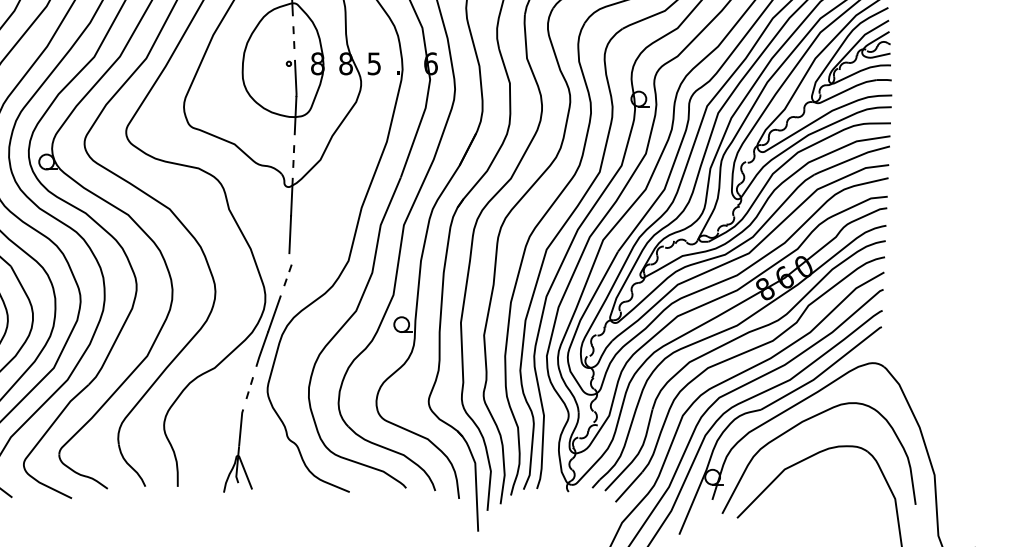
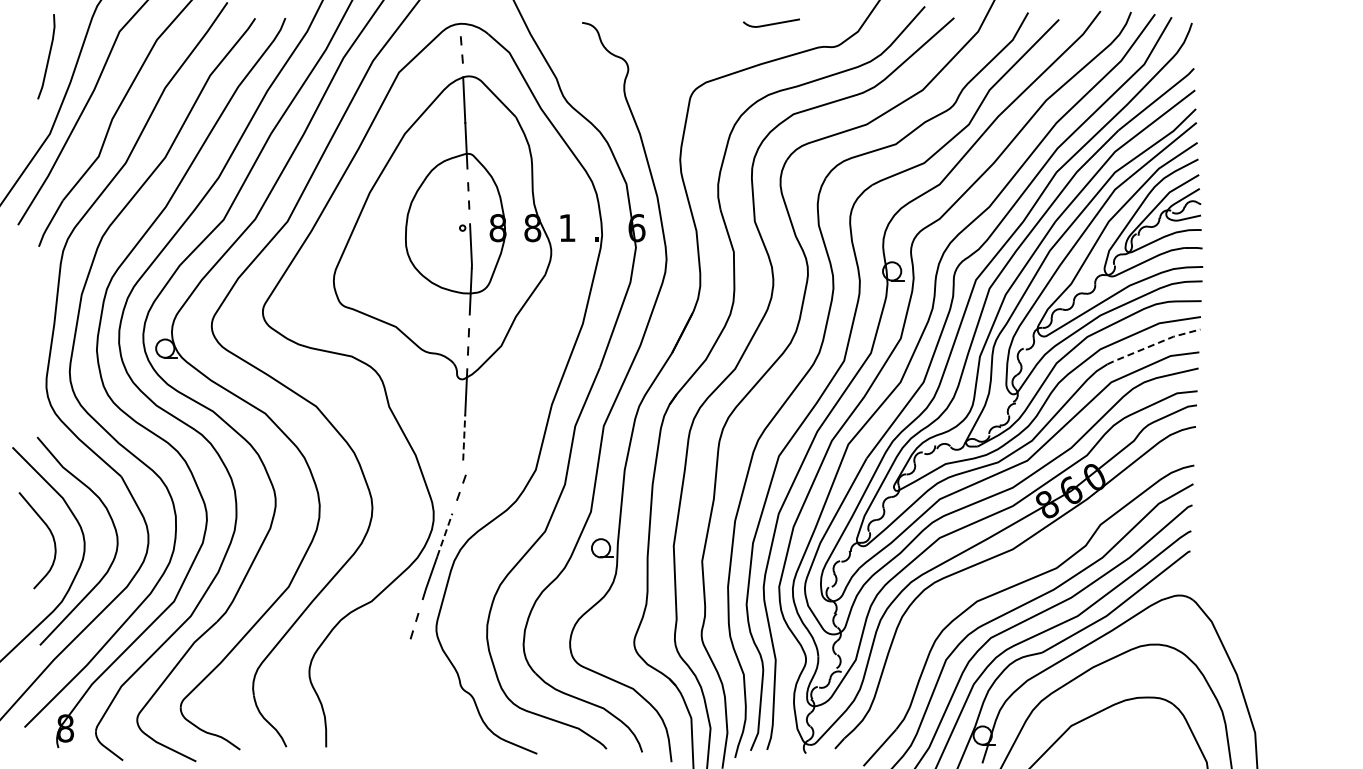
text: (374, 64) -> (567, 228), 5 -> 1
line: (851, 159) -> (1153, 345), solid -> dashed
line: (290, 234) -> (464, 437), solid -> dashed
line: (274, 314) -> (444, 535), solid -> dashed
part: (733, 341) -> (1008, 568), removed
part: (238, 451) -> (400, 703), removed

